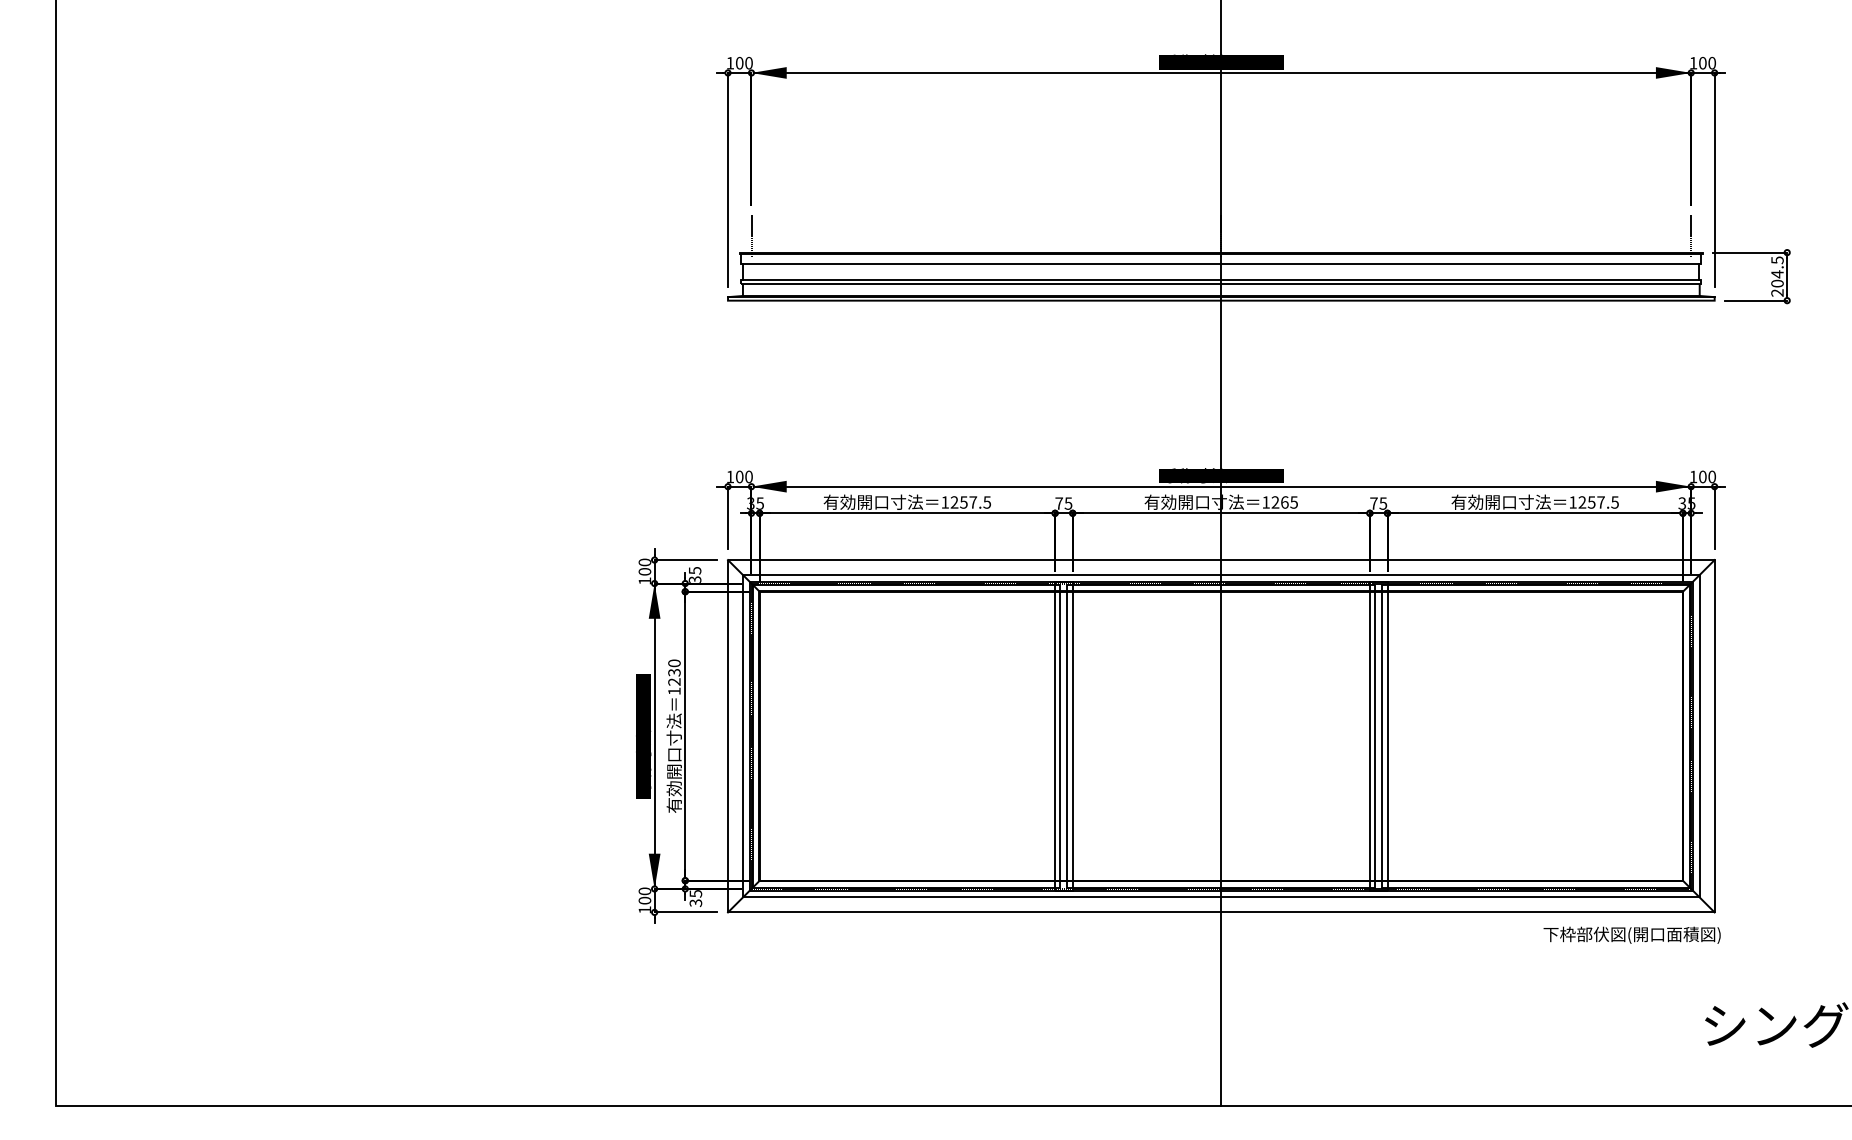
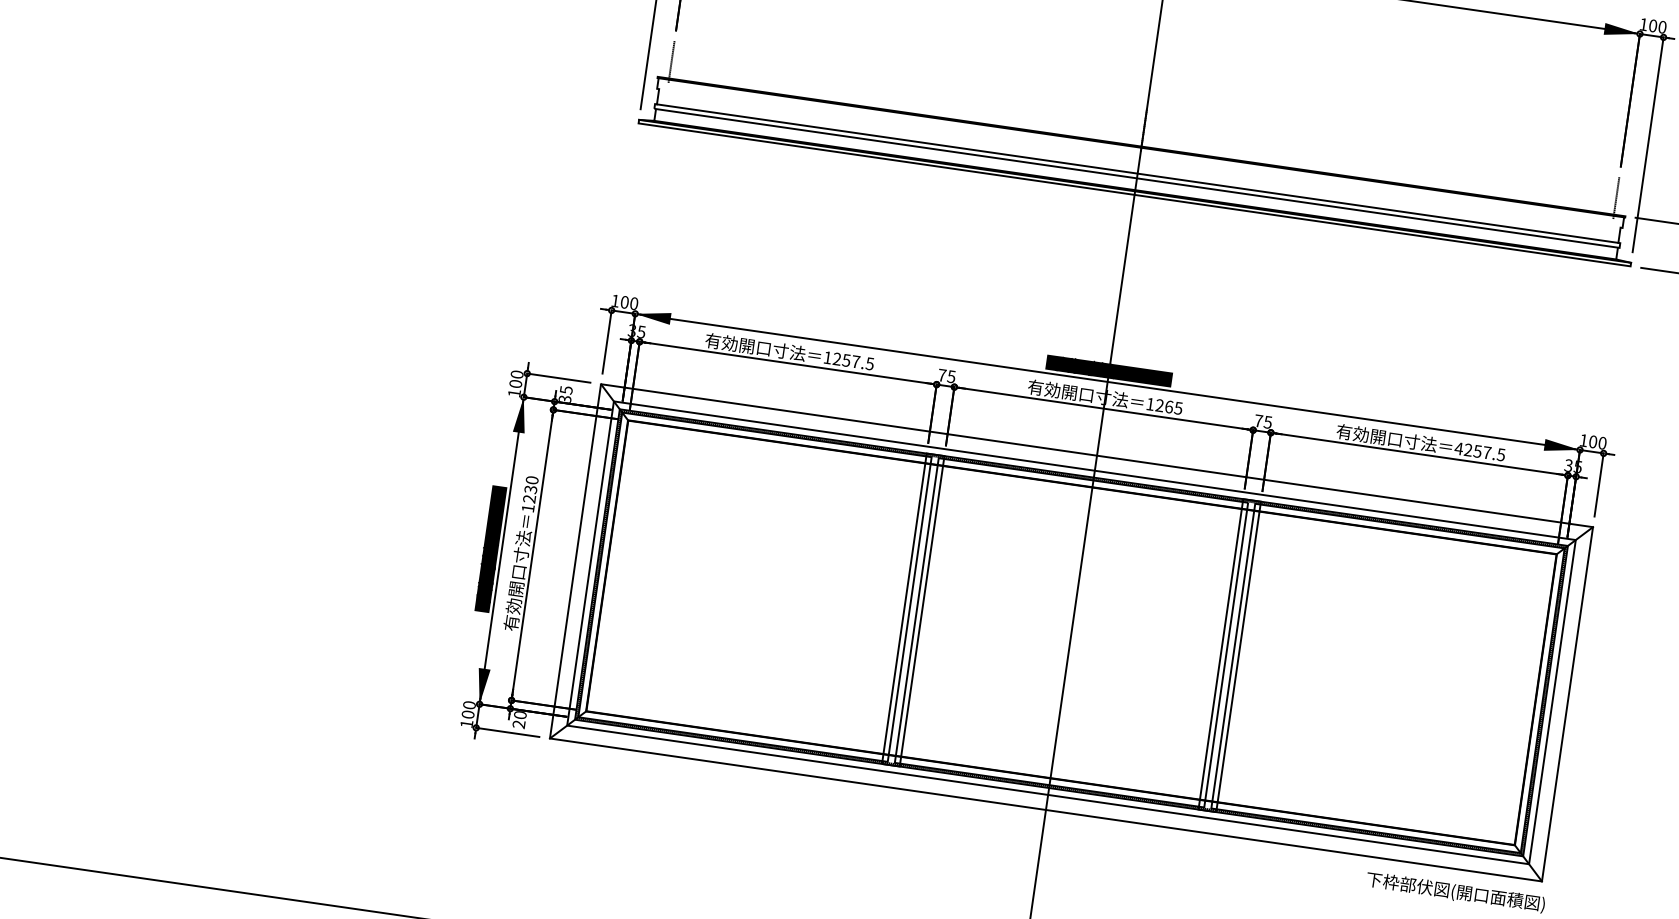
line: (1221, 264) -> (1140, 158), removed
text: (1572, 502) -> (1458, 448), 1257.5 -> 4257.5
text: (695, 898) -> (519, 719), 35 -> 20

